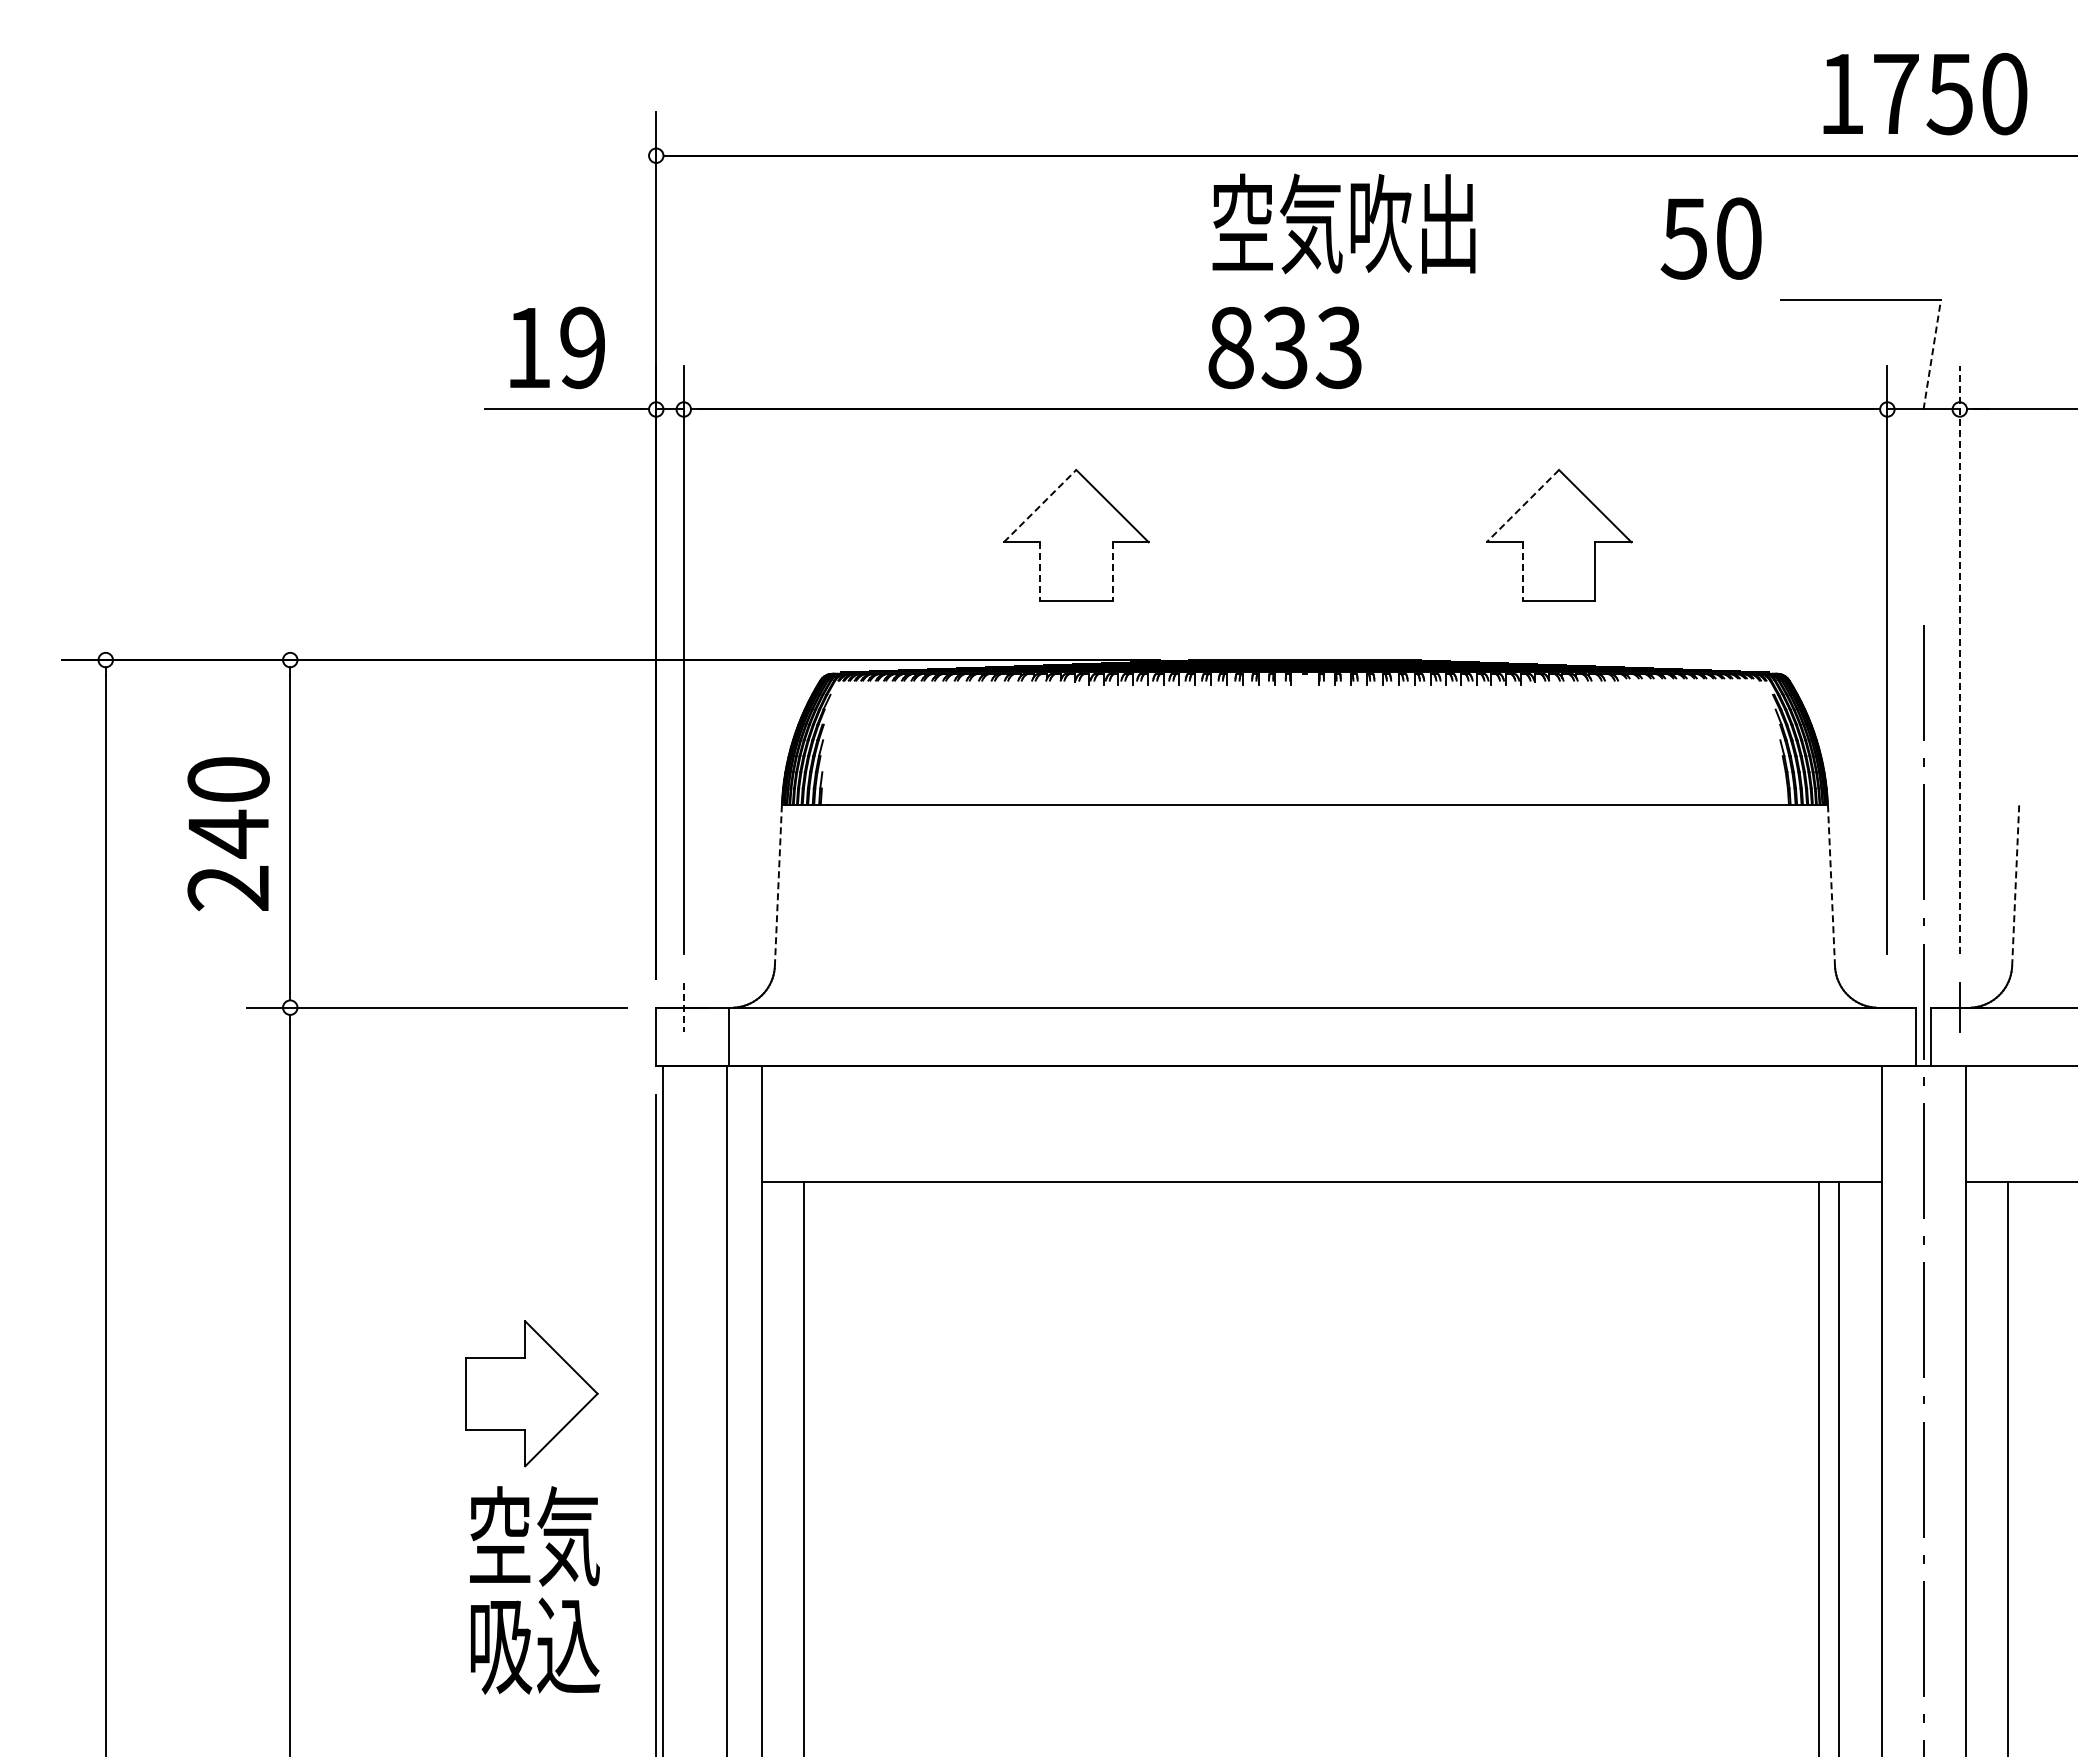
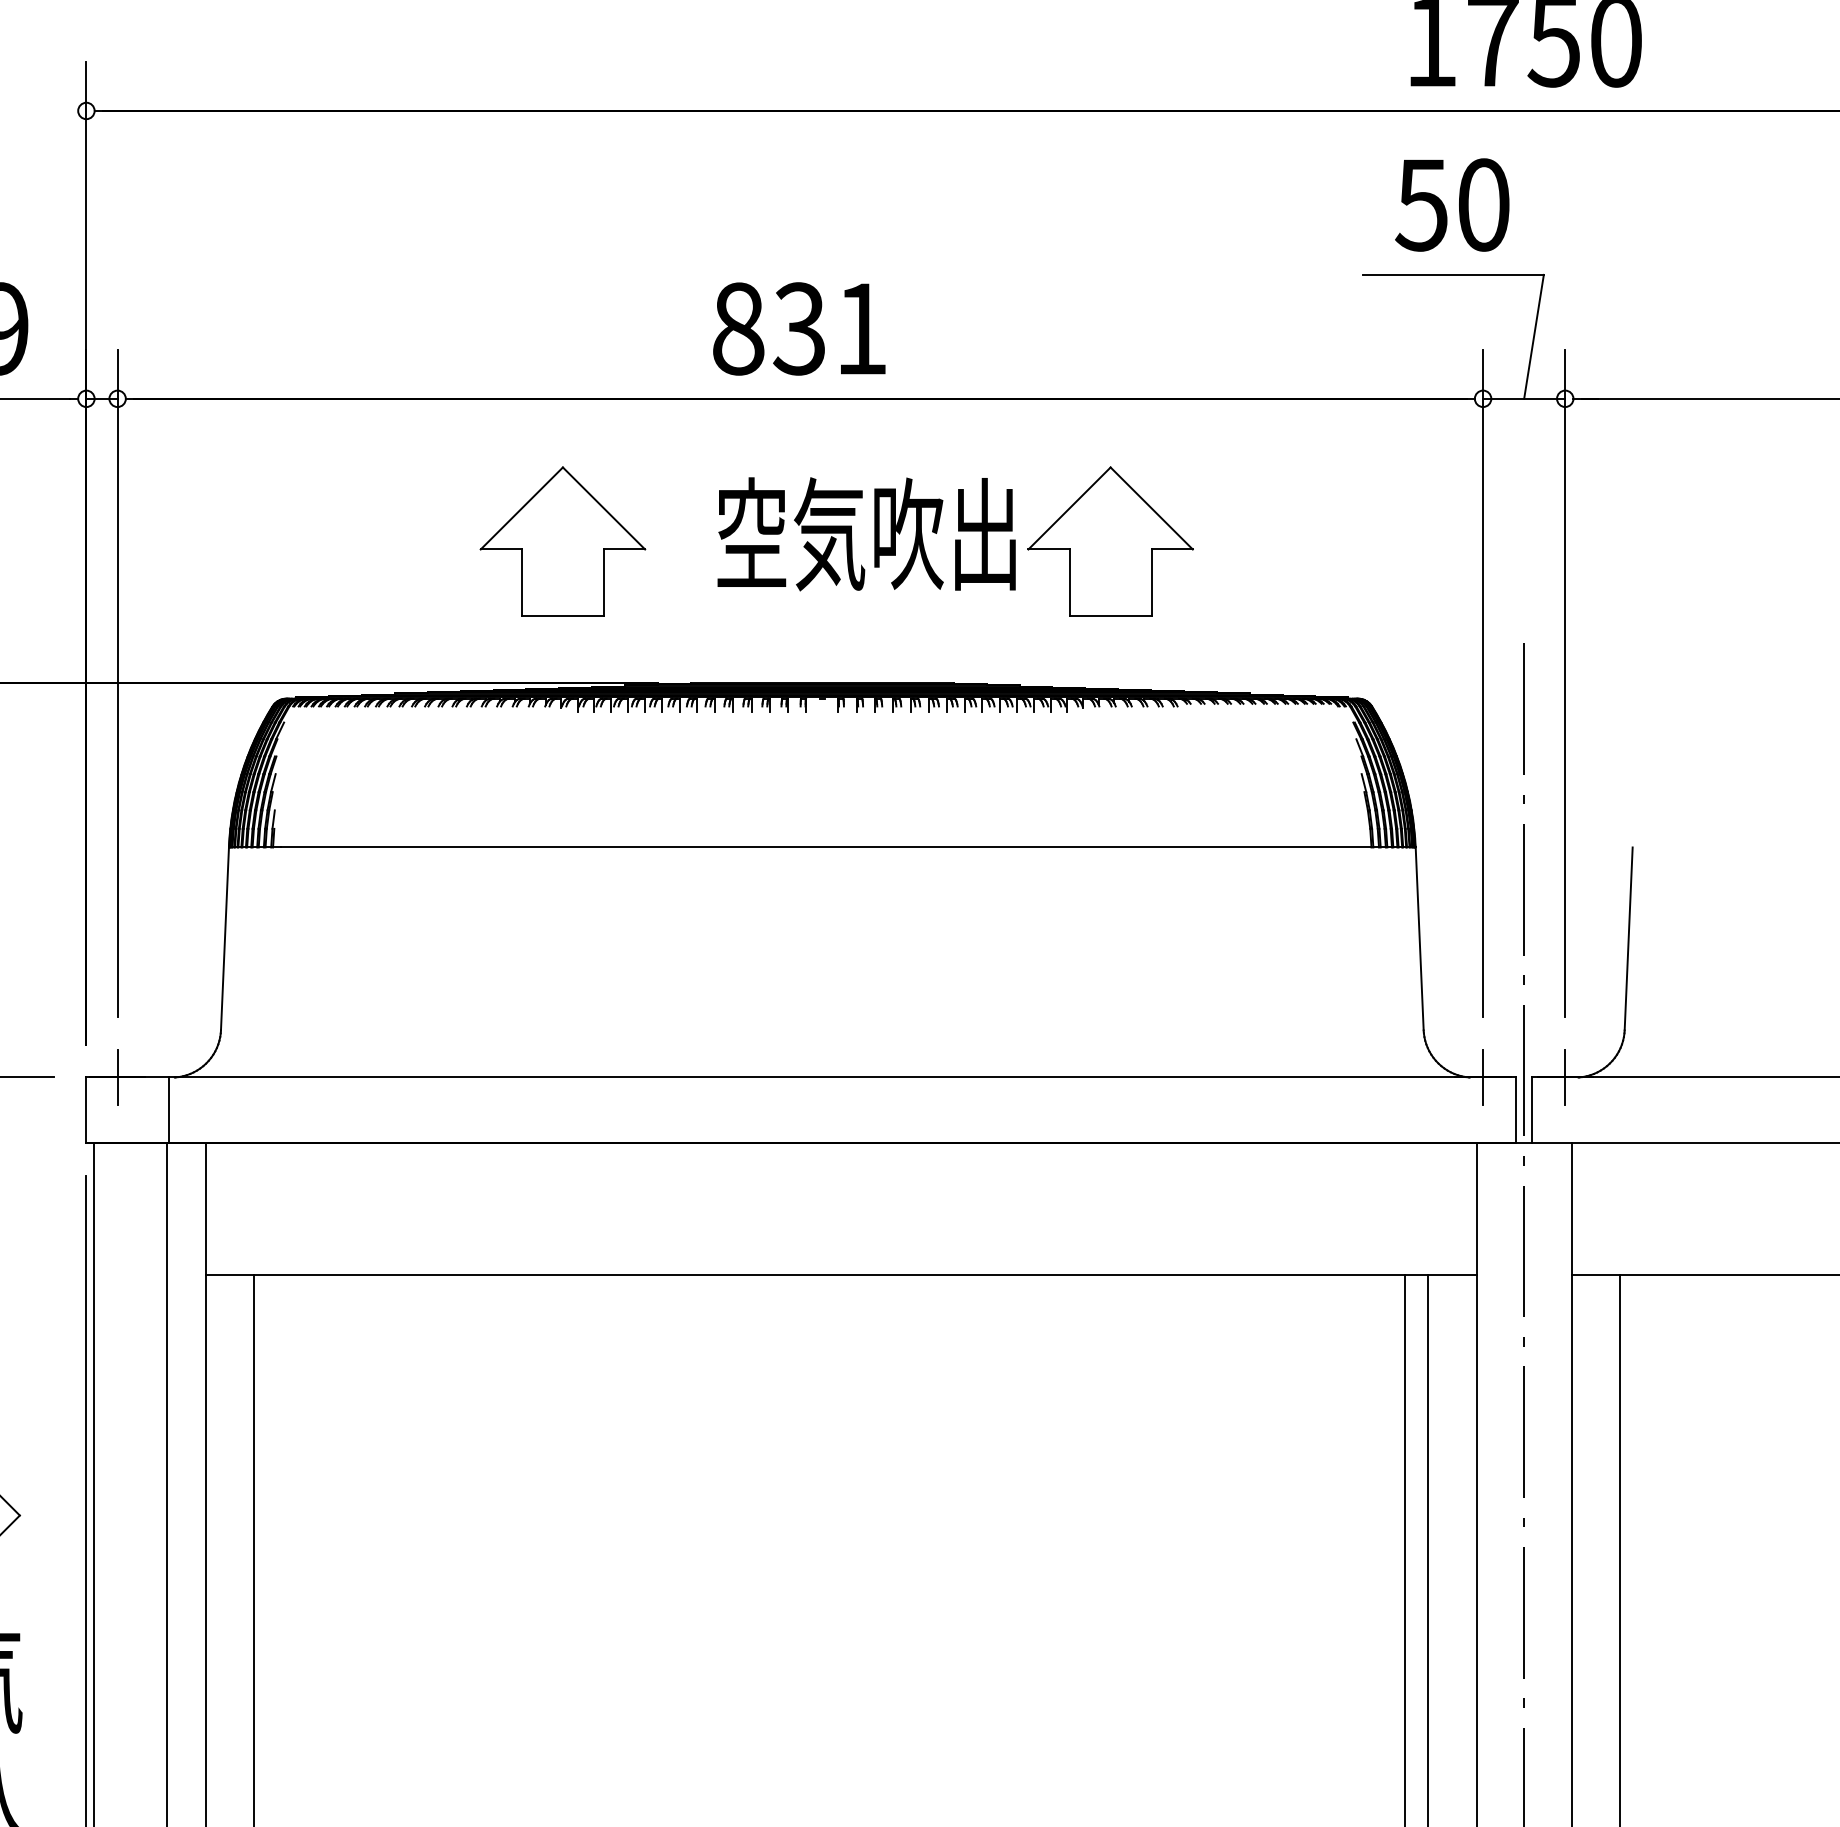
text: (1343, 223) -> (866, 533), moved
text: (1710, 238) -> (1451, 204), moved
text: (1338, 347) -> (860, 328), 833 -> 831
line: (1932, 354) -> (1534, 336), dashed -> solid
line: (1040, 505) -> (522, 507), dashed -> solid
line: (1522, 506) -> (1069, 508), dashed -> solid
line: (1040, 572) -> (522, 583), dashed -> solid
line: (1112, 572) -> (604, 583), dashed -> solid
line: (1522, 572) -> (1069, 583), dashed -> solid
line: (1959, 659) -> (1564, 682), dashed -> solid
line: (778, 885) -> (225, 938), dashed -> solid
line: (1831, 885) -> (1419, 938), dashed -> solid
line: (2015, 885) -> (1628, 938), dashed -> solid
line: (1887, 1007) -> (1483, 1077), added
line: (683, 1008) -> (117, 1078), dashed -> solid

